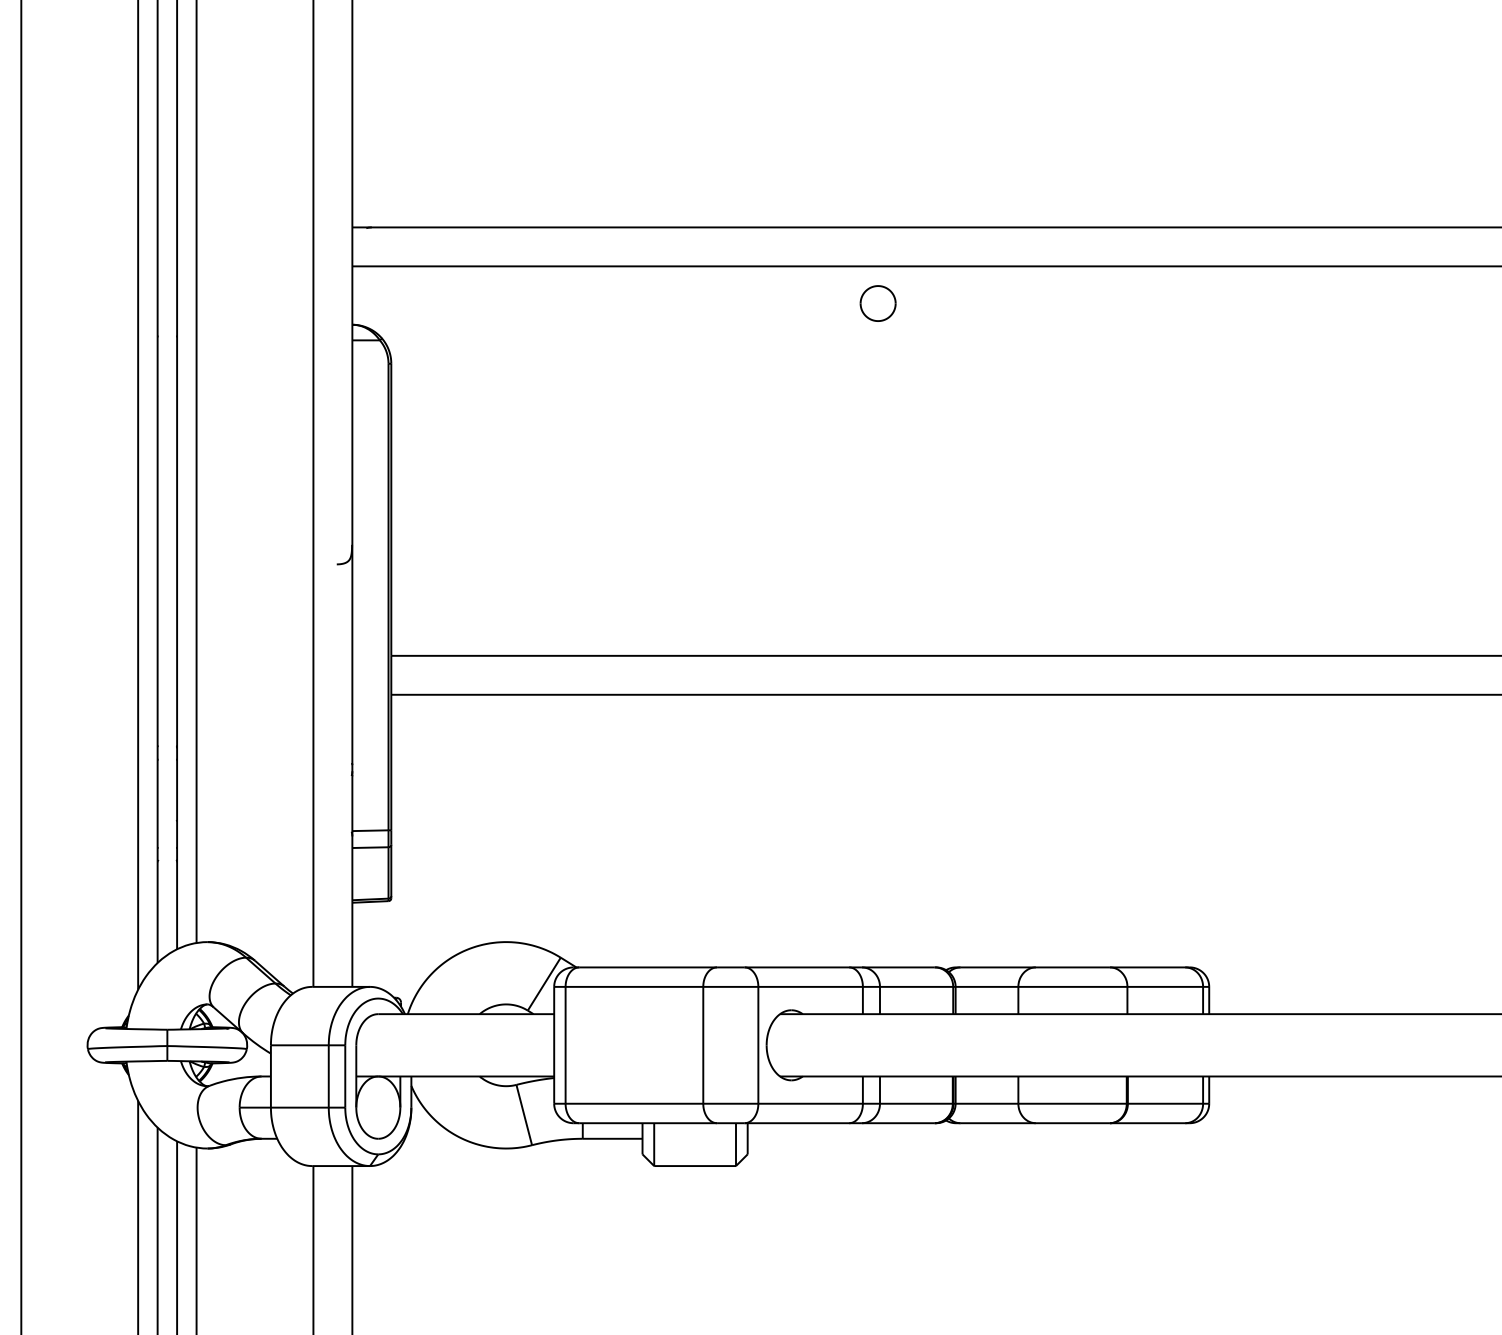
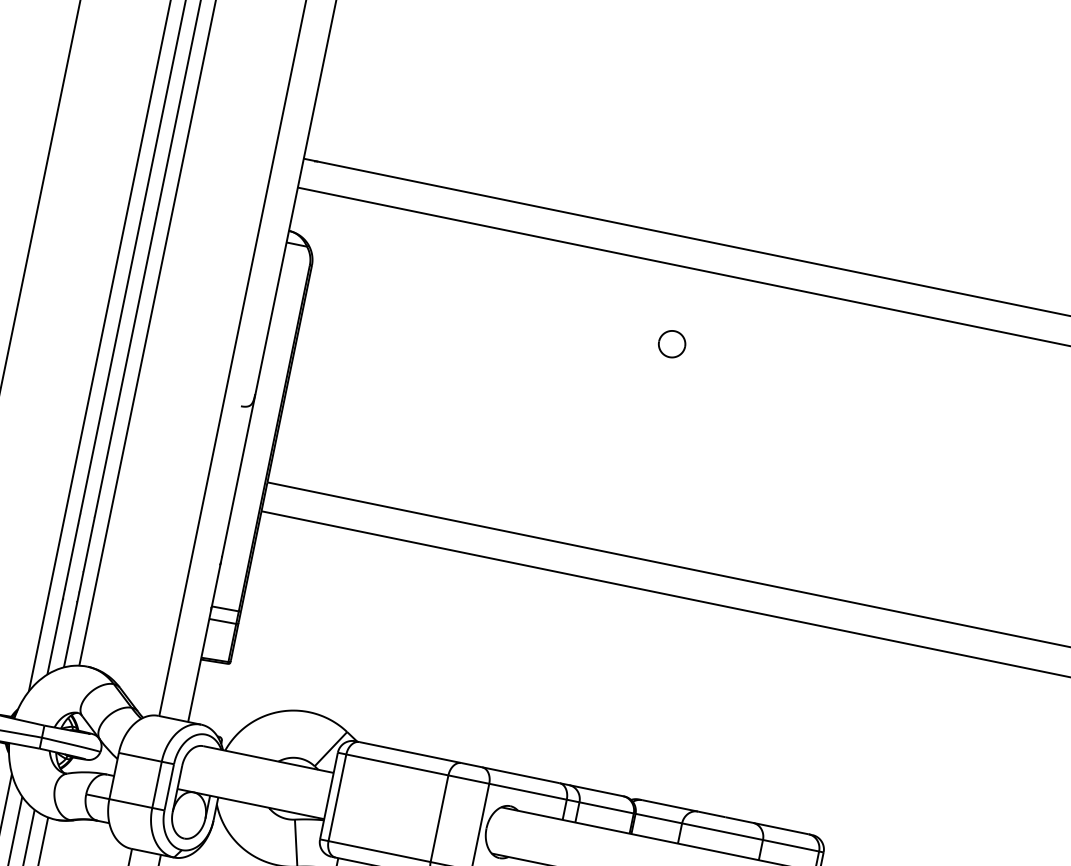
part: (877, 303) -> (671, 344), moved

